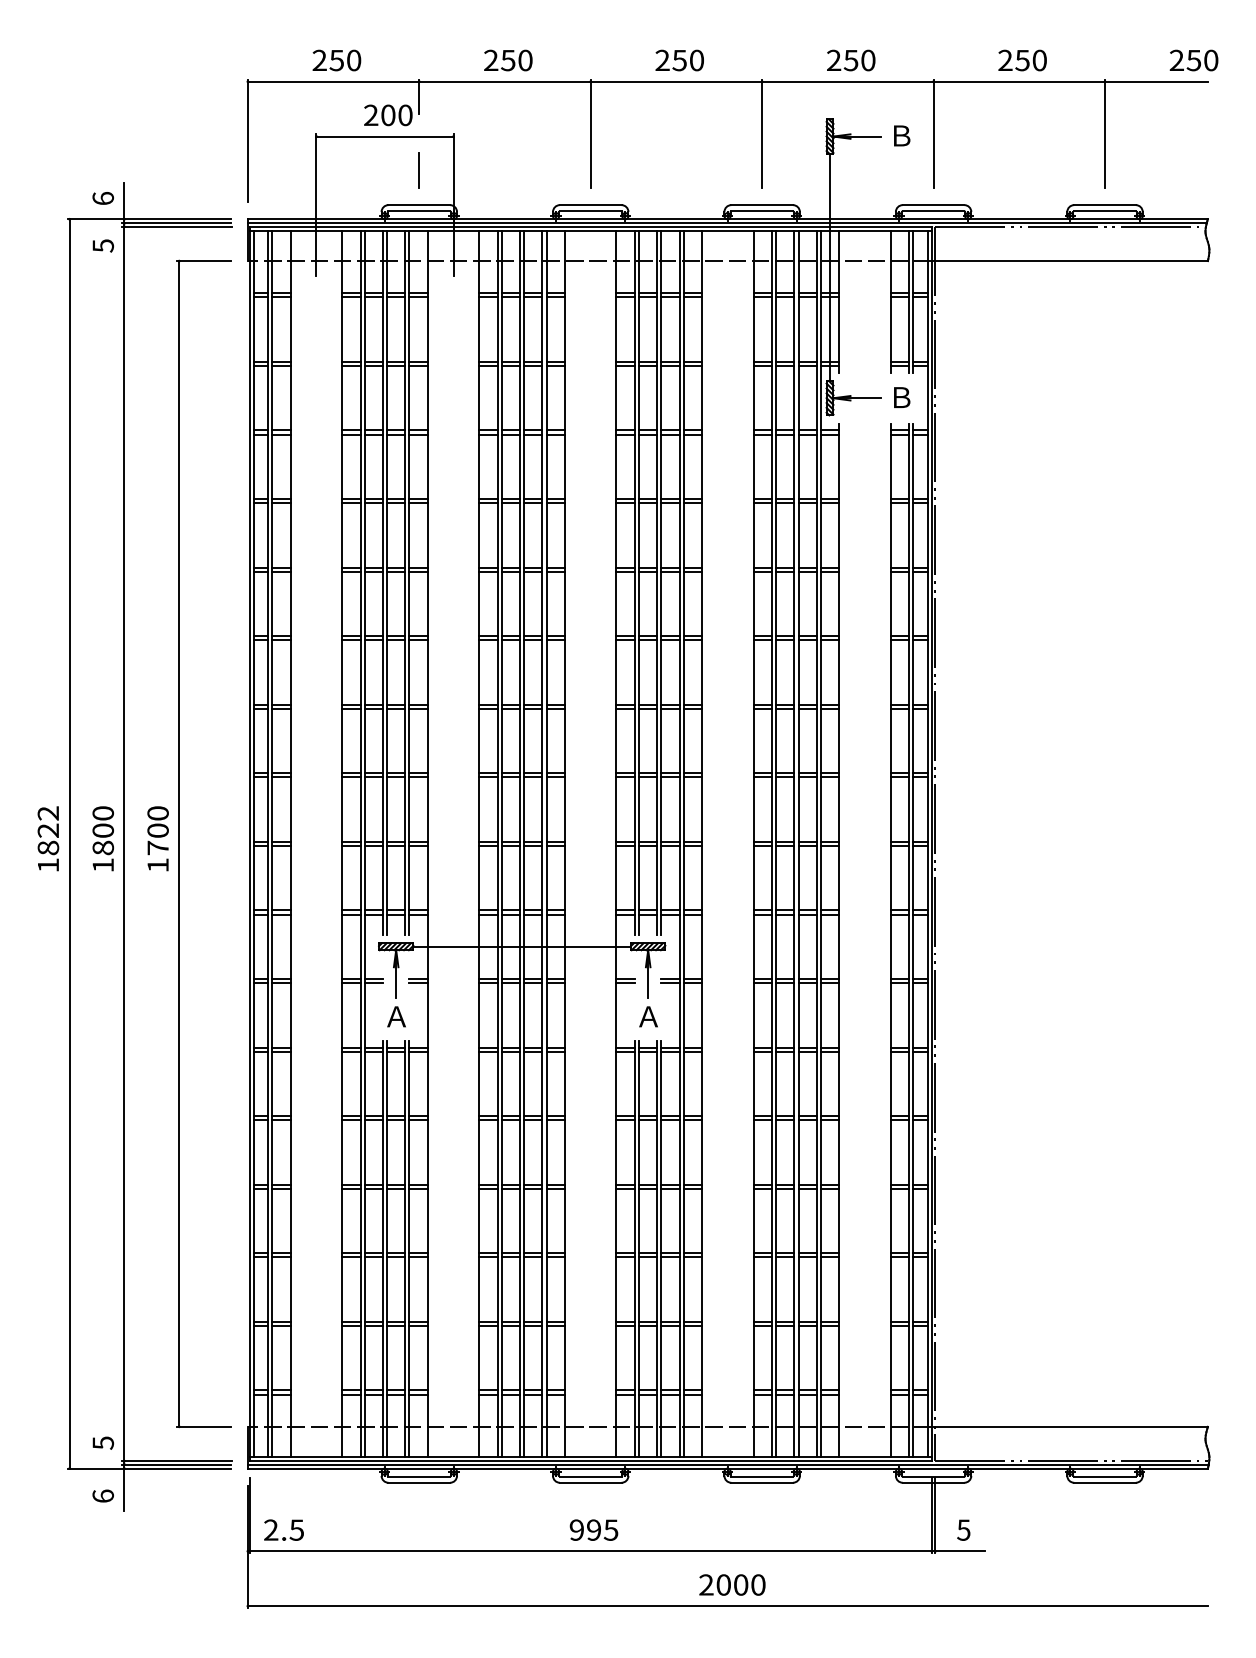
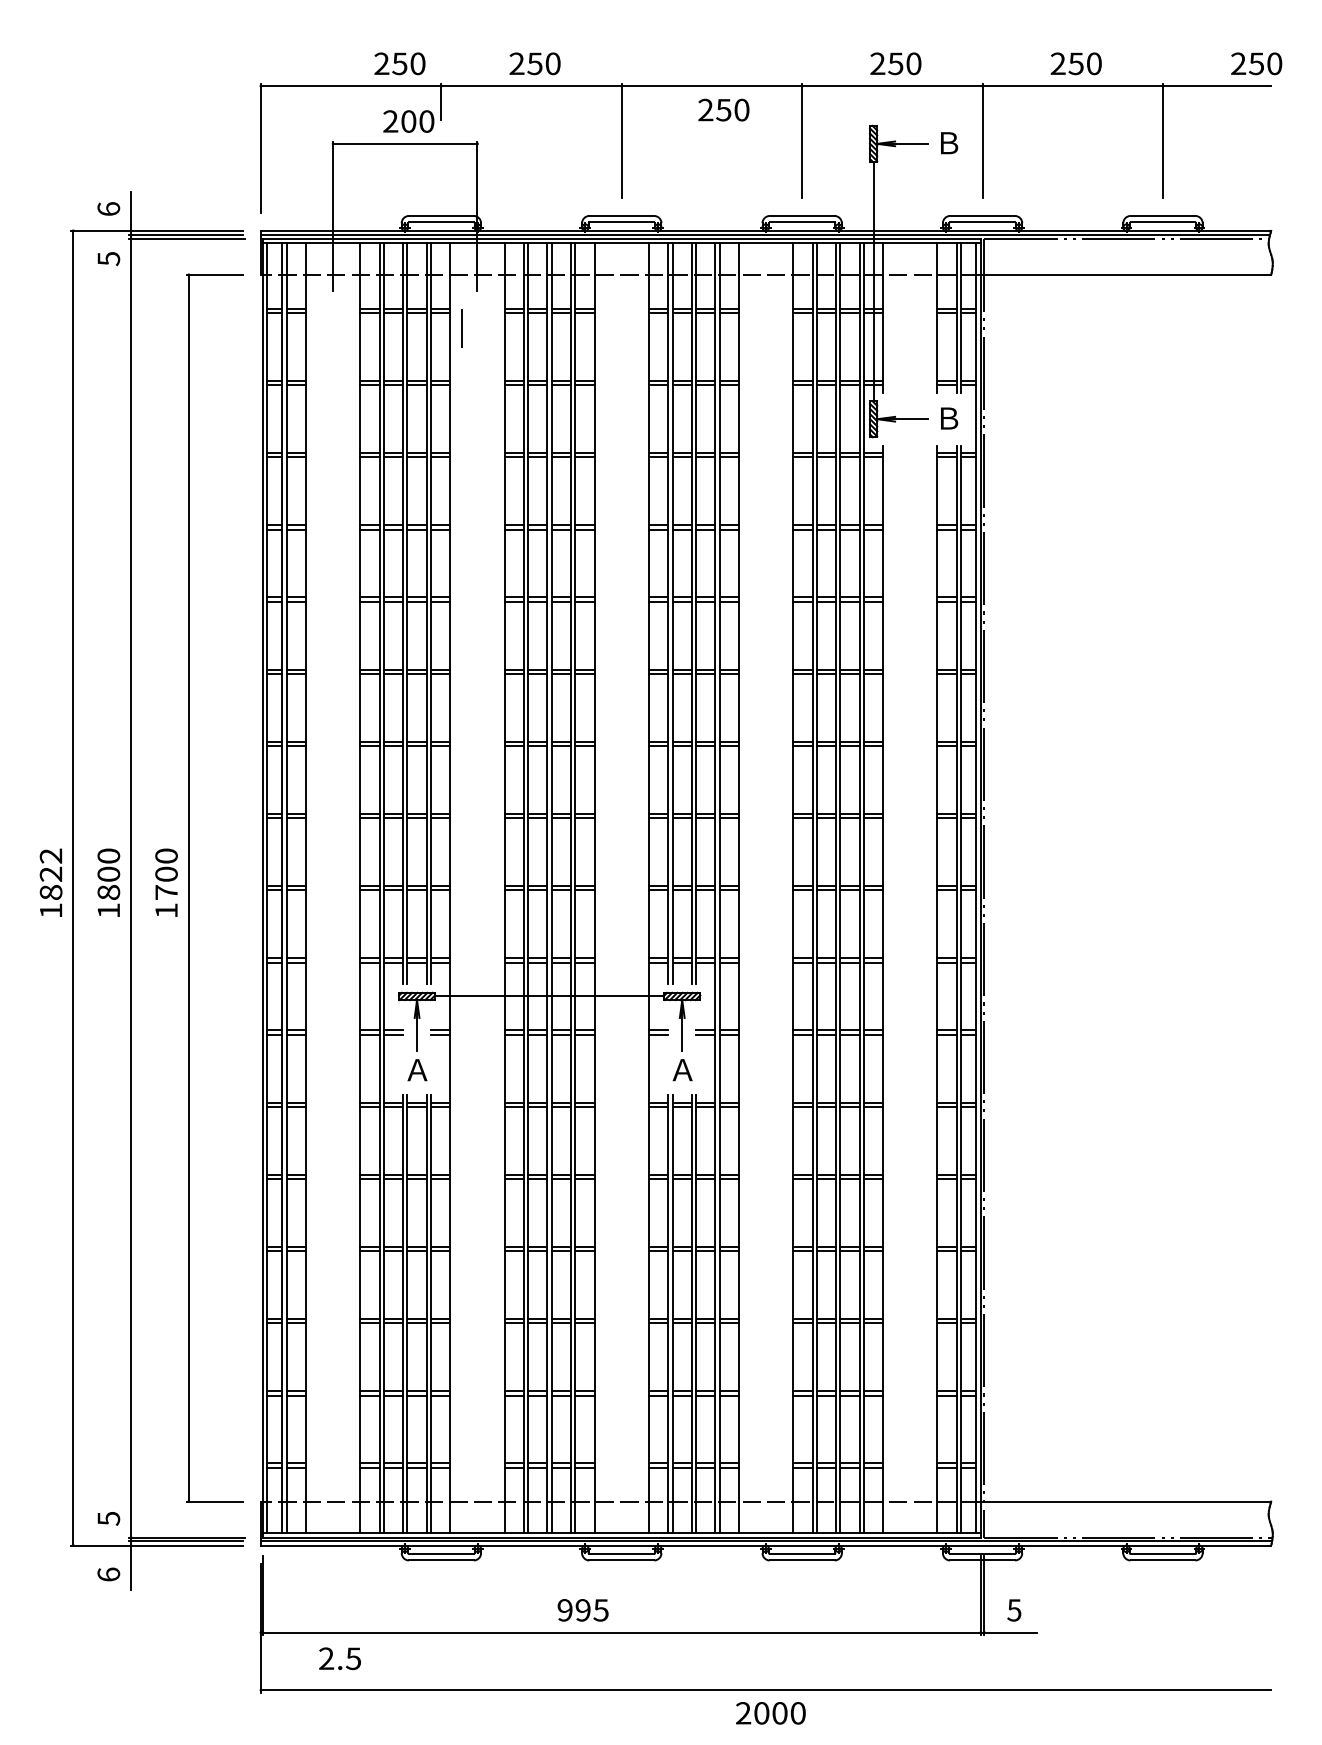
text: (336, 60) -> (399, 63), moved
text: (679, 60) -> (723, 110), moved
line: (418, 170) -> (461, 328), moved
text: (283, 1529) -> (339, 1658), moved
text: (593, 1529) -> (582, 1609), moved
text: (732, 1584) -> (770, 1712), moved

